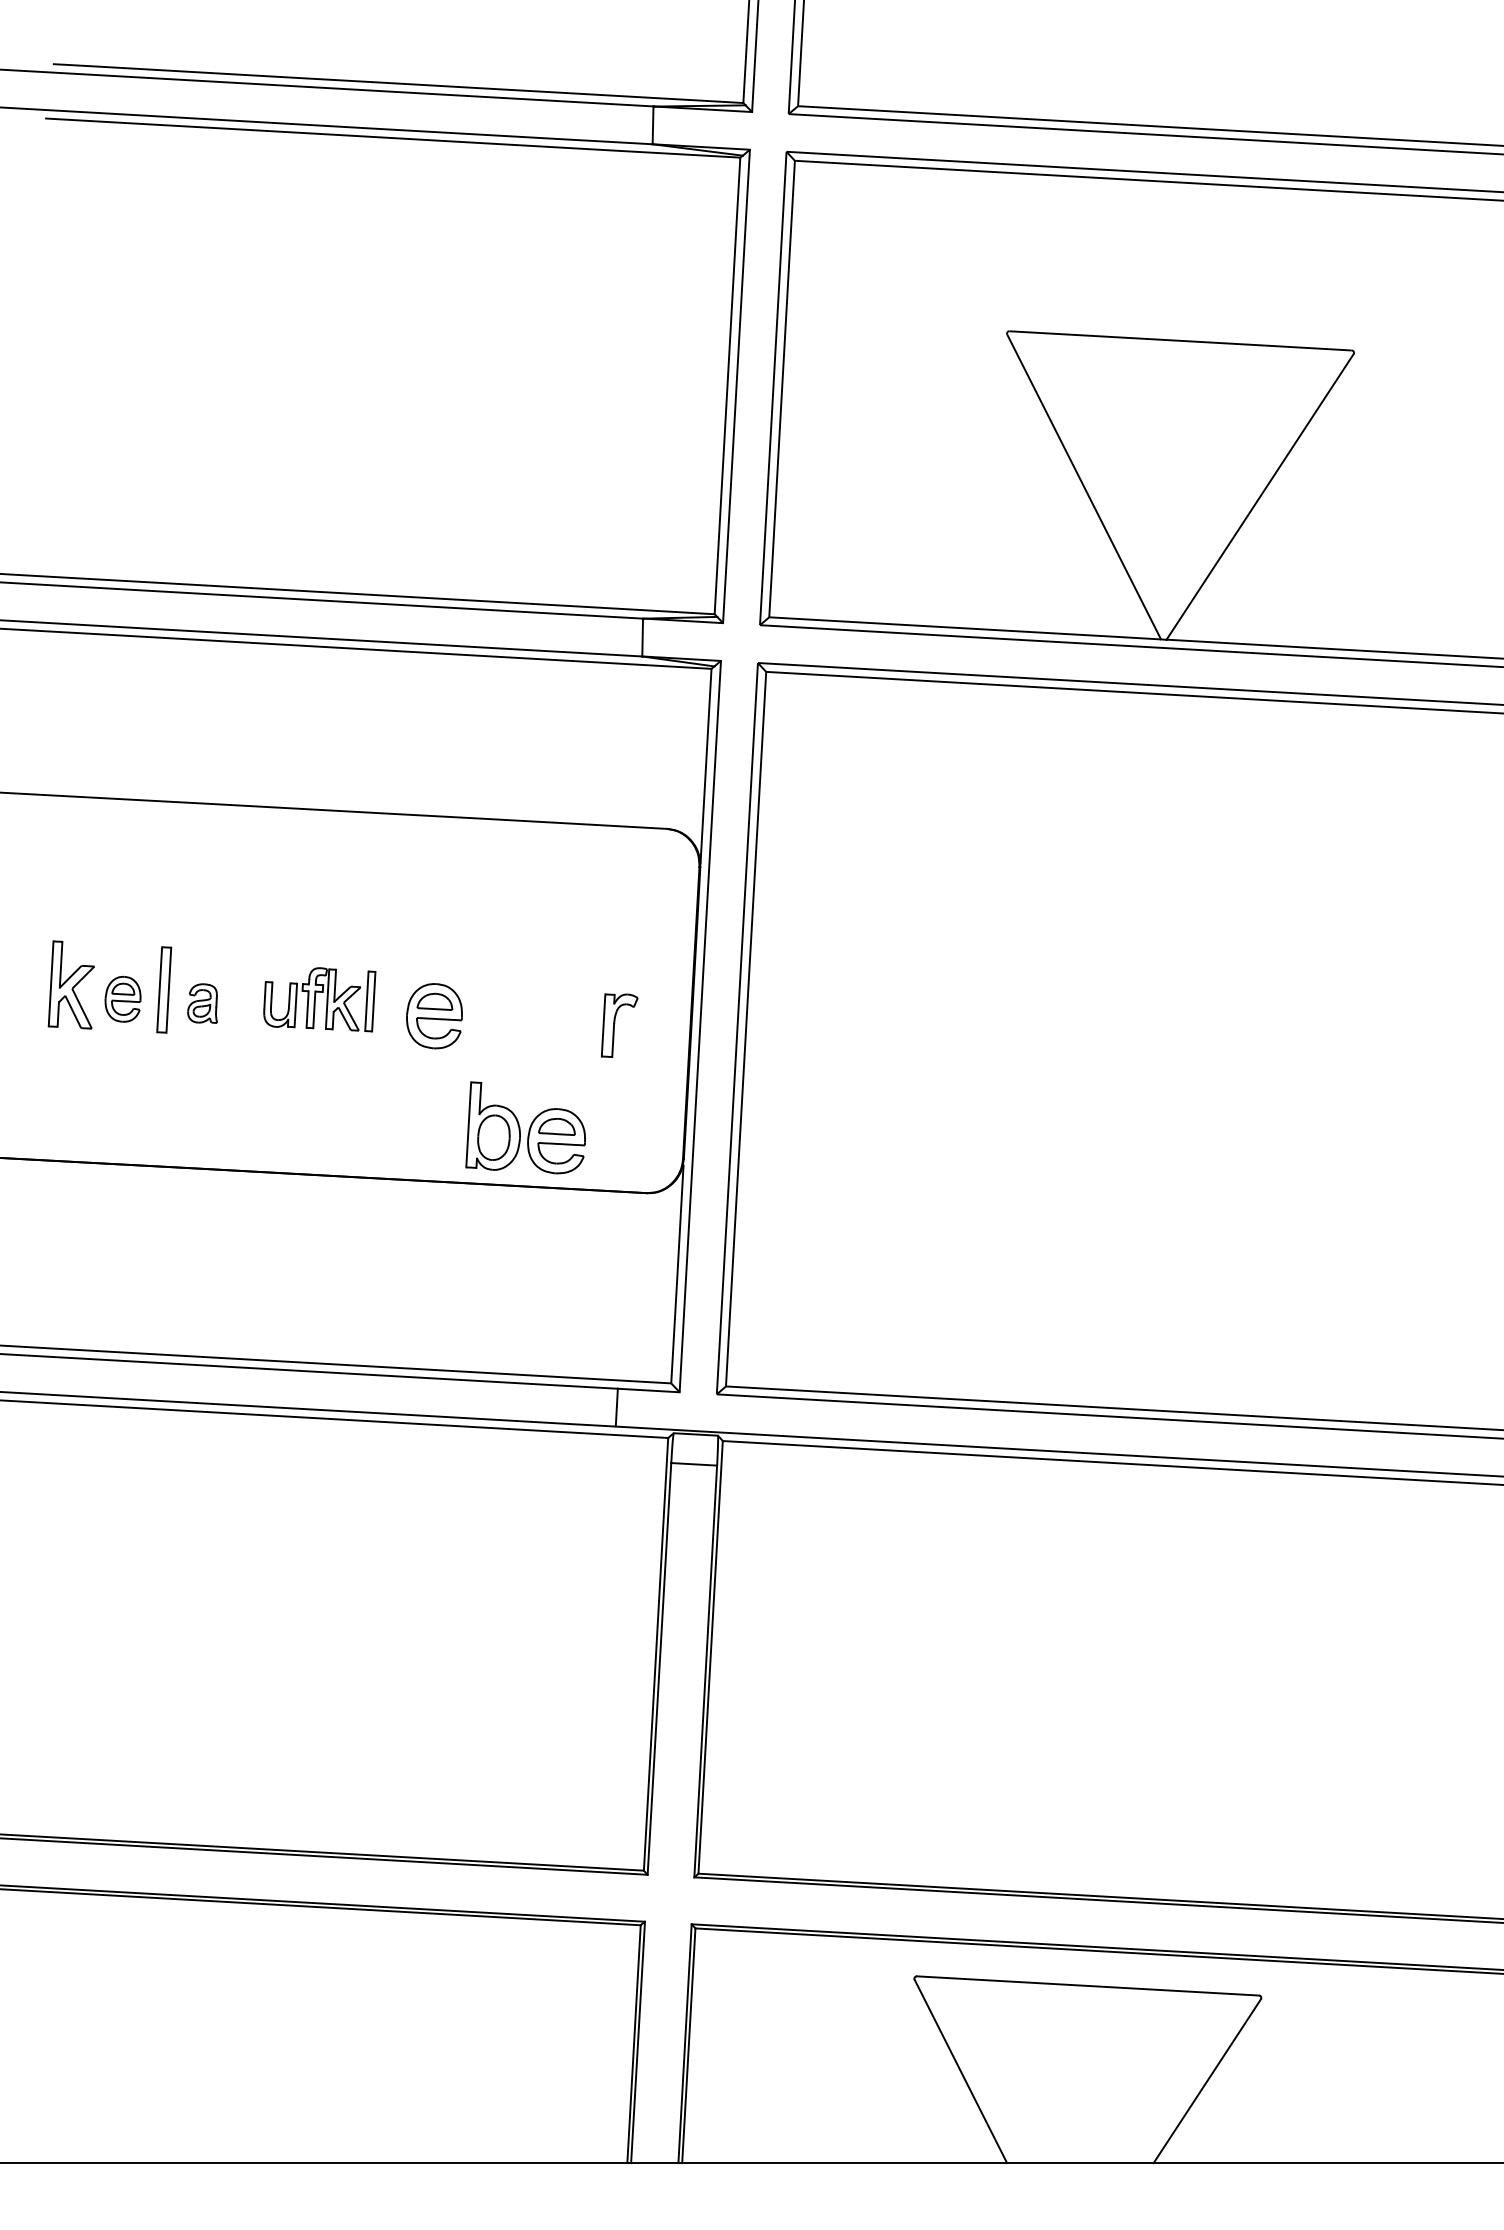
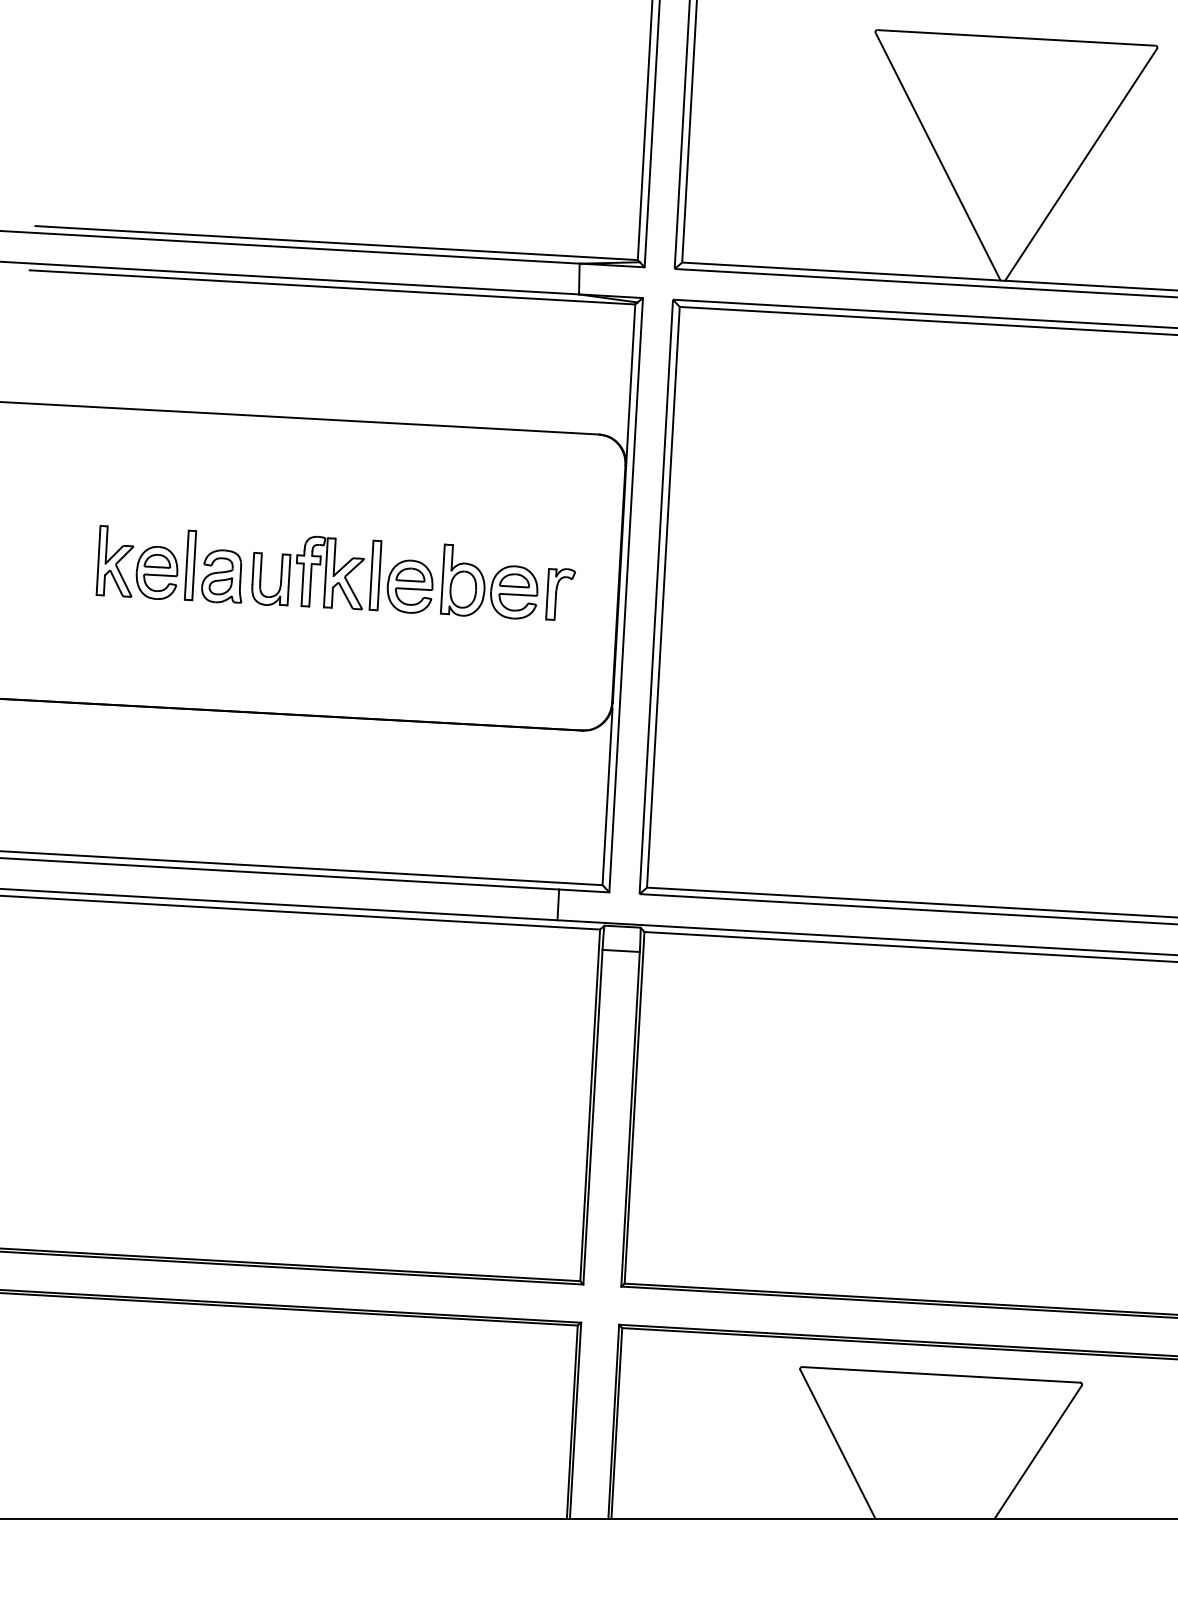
part: (122, 999) -> (156, 573), size x1.43
part: (319, 999) -> (316, 573), size x1.43
part: (202, 1003) -> (221, 576), size x1.67
part: (525, 1127) -> (488, 581), moved

